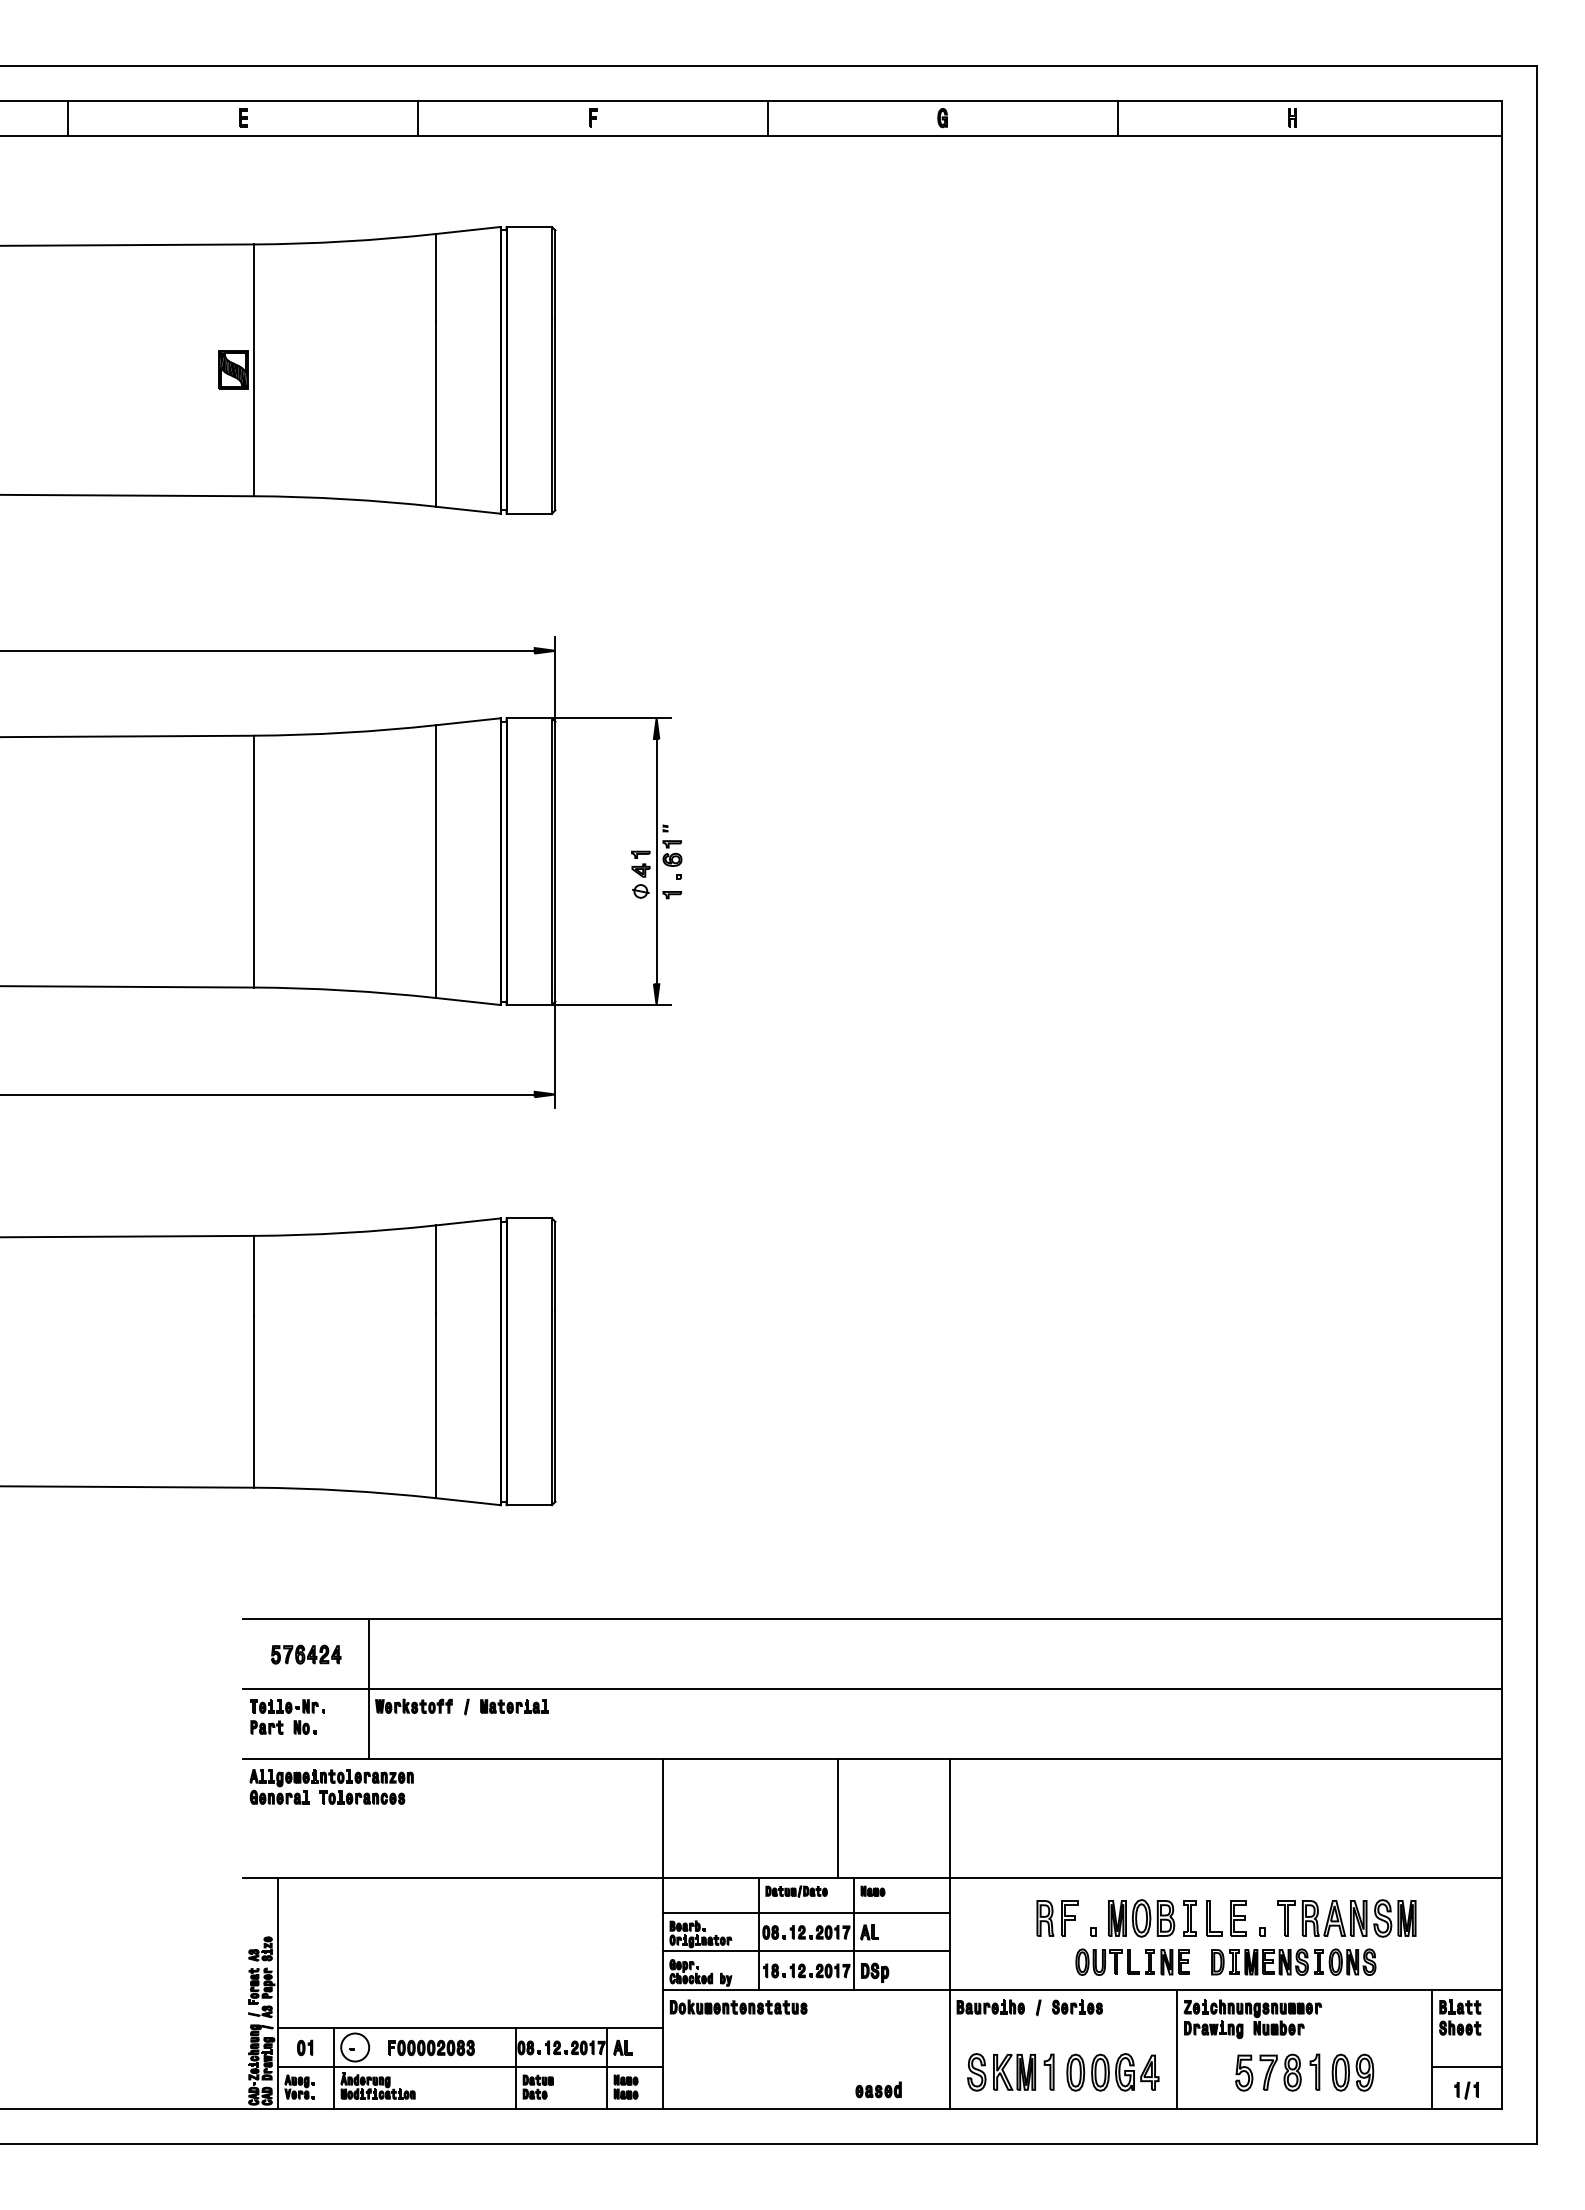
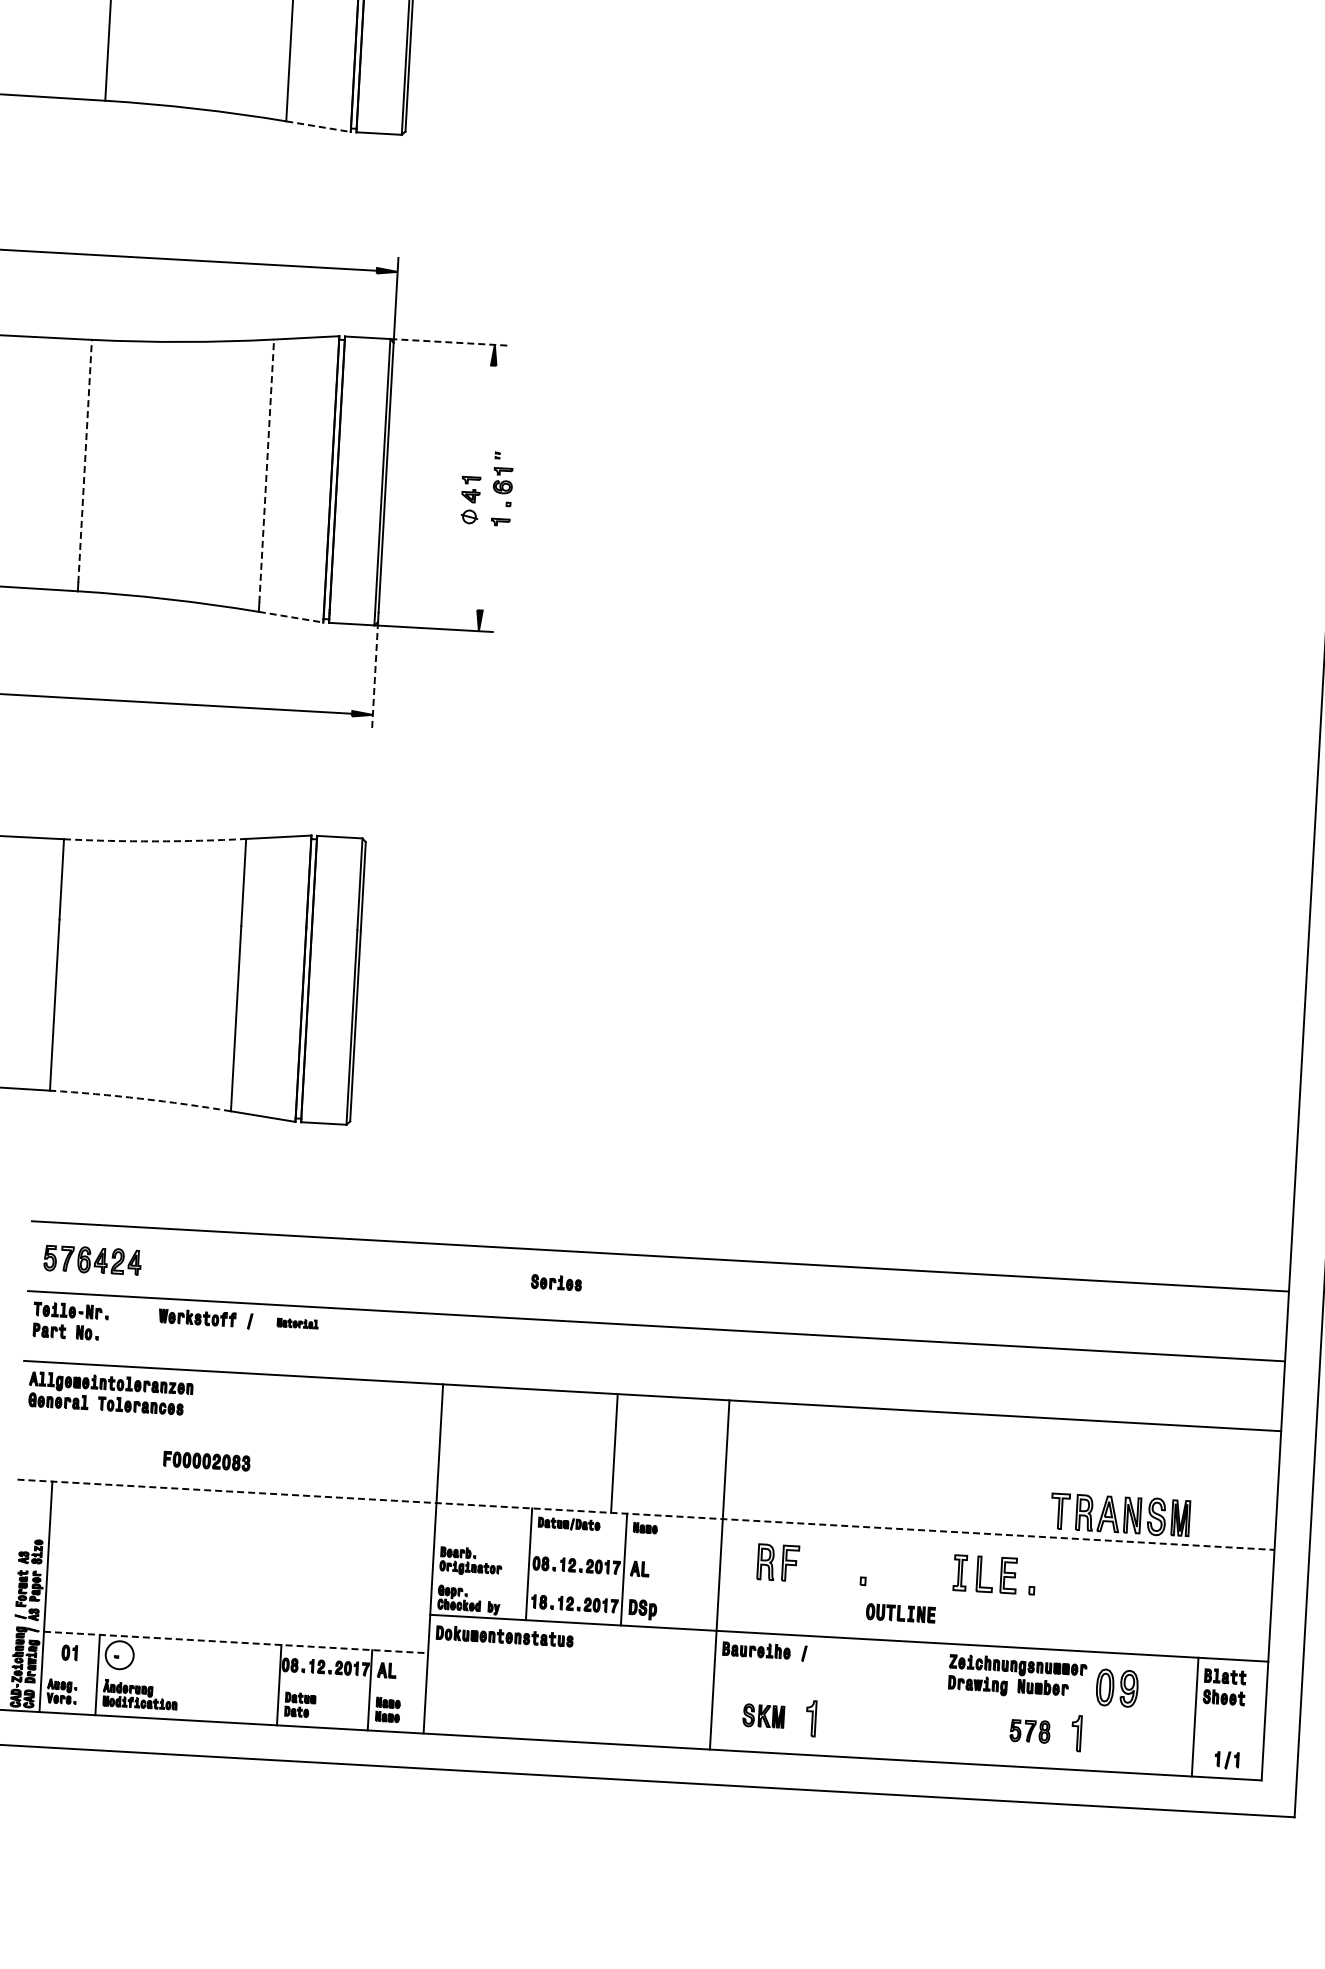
line: (468, 510) -> (318, 126), solid -> dashed
line: (611, 718) -> (449, 342), solid -> dashed
line: (253, 857) -> (84, 461), solid -> dashed
line: (435, 857) -> (266, 471), solid -> dashed
line: (656, 861) -> (486, 487), removed
line: (468, 1001) -> (291, 617), solid -> dashed
line: (555, 1055) -> (375, 675), solid -> dashed
arc: (345, 1232) -> (155, 840), solid -> dashed
arc: (345, 1490) -> (141, 1098), solid -> dashed
part: (306, 1654) -> (93, 1260), size x1.4
line: (369, 1688) -> (154, 1297), removed
part: (514, 1706) -> (297, 1323), size x0.6
line: (872, 1877) -> (645, 1514), solid -> dashed
line: (805, 1912) -> (576, 1545), removed
part: (1057, 1918) -> (778, 1562), moved
part: (1141, 1918) -> (912, 1570), removed
part: (1346, 1918) -> (1120, 1514), moved
line: (805, 1951) -> (574, 1584), removed
part: (1132, 1961) -> (900, 1612), size x0.6
part: (1293, 1961) -> (1061, 1621), removed
part: (1077, 2006) -> (556, 1282), moved
line: (471, 2028) -> (236, 1642), solid -> dashed
part: (431, 2047) -> (207, 1460), moved
line: (1177, 2048) -> (940, 1702), removed
line: (470, 2066) -> (233, 1680), removed
line: (1467, 2066) -> (1229, 1736), removed
part: (1001, 2072) -> (763, 1716), size x0.6
part: (1112, 2072) -> (874, 1722), removed
part: (1268, 2072) -> (1030, 1731), size x0.6
part: (1352, 2072) -> (1116, 1687), moved
part: (878, 2089) -> (639, 1726), removed

